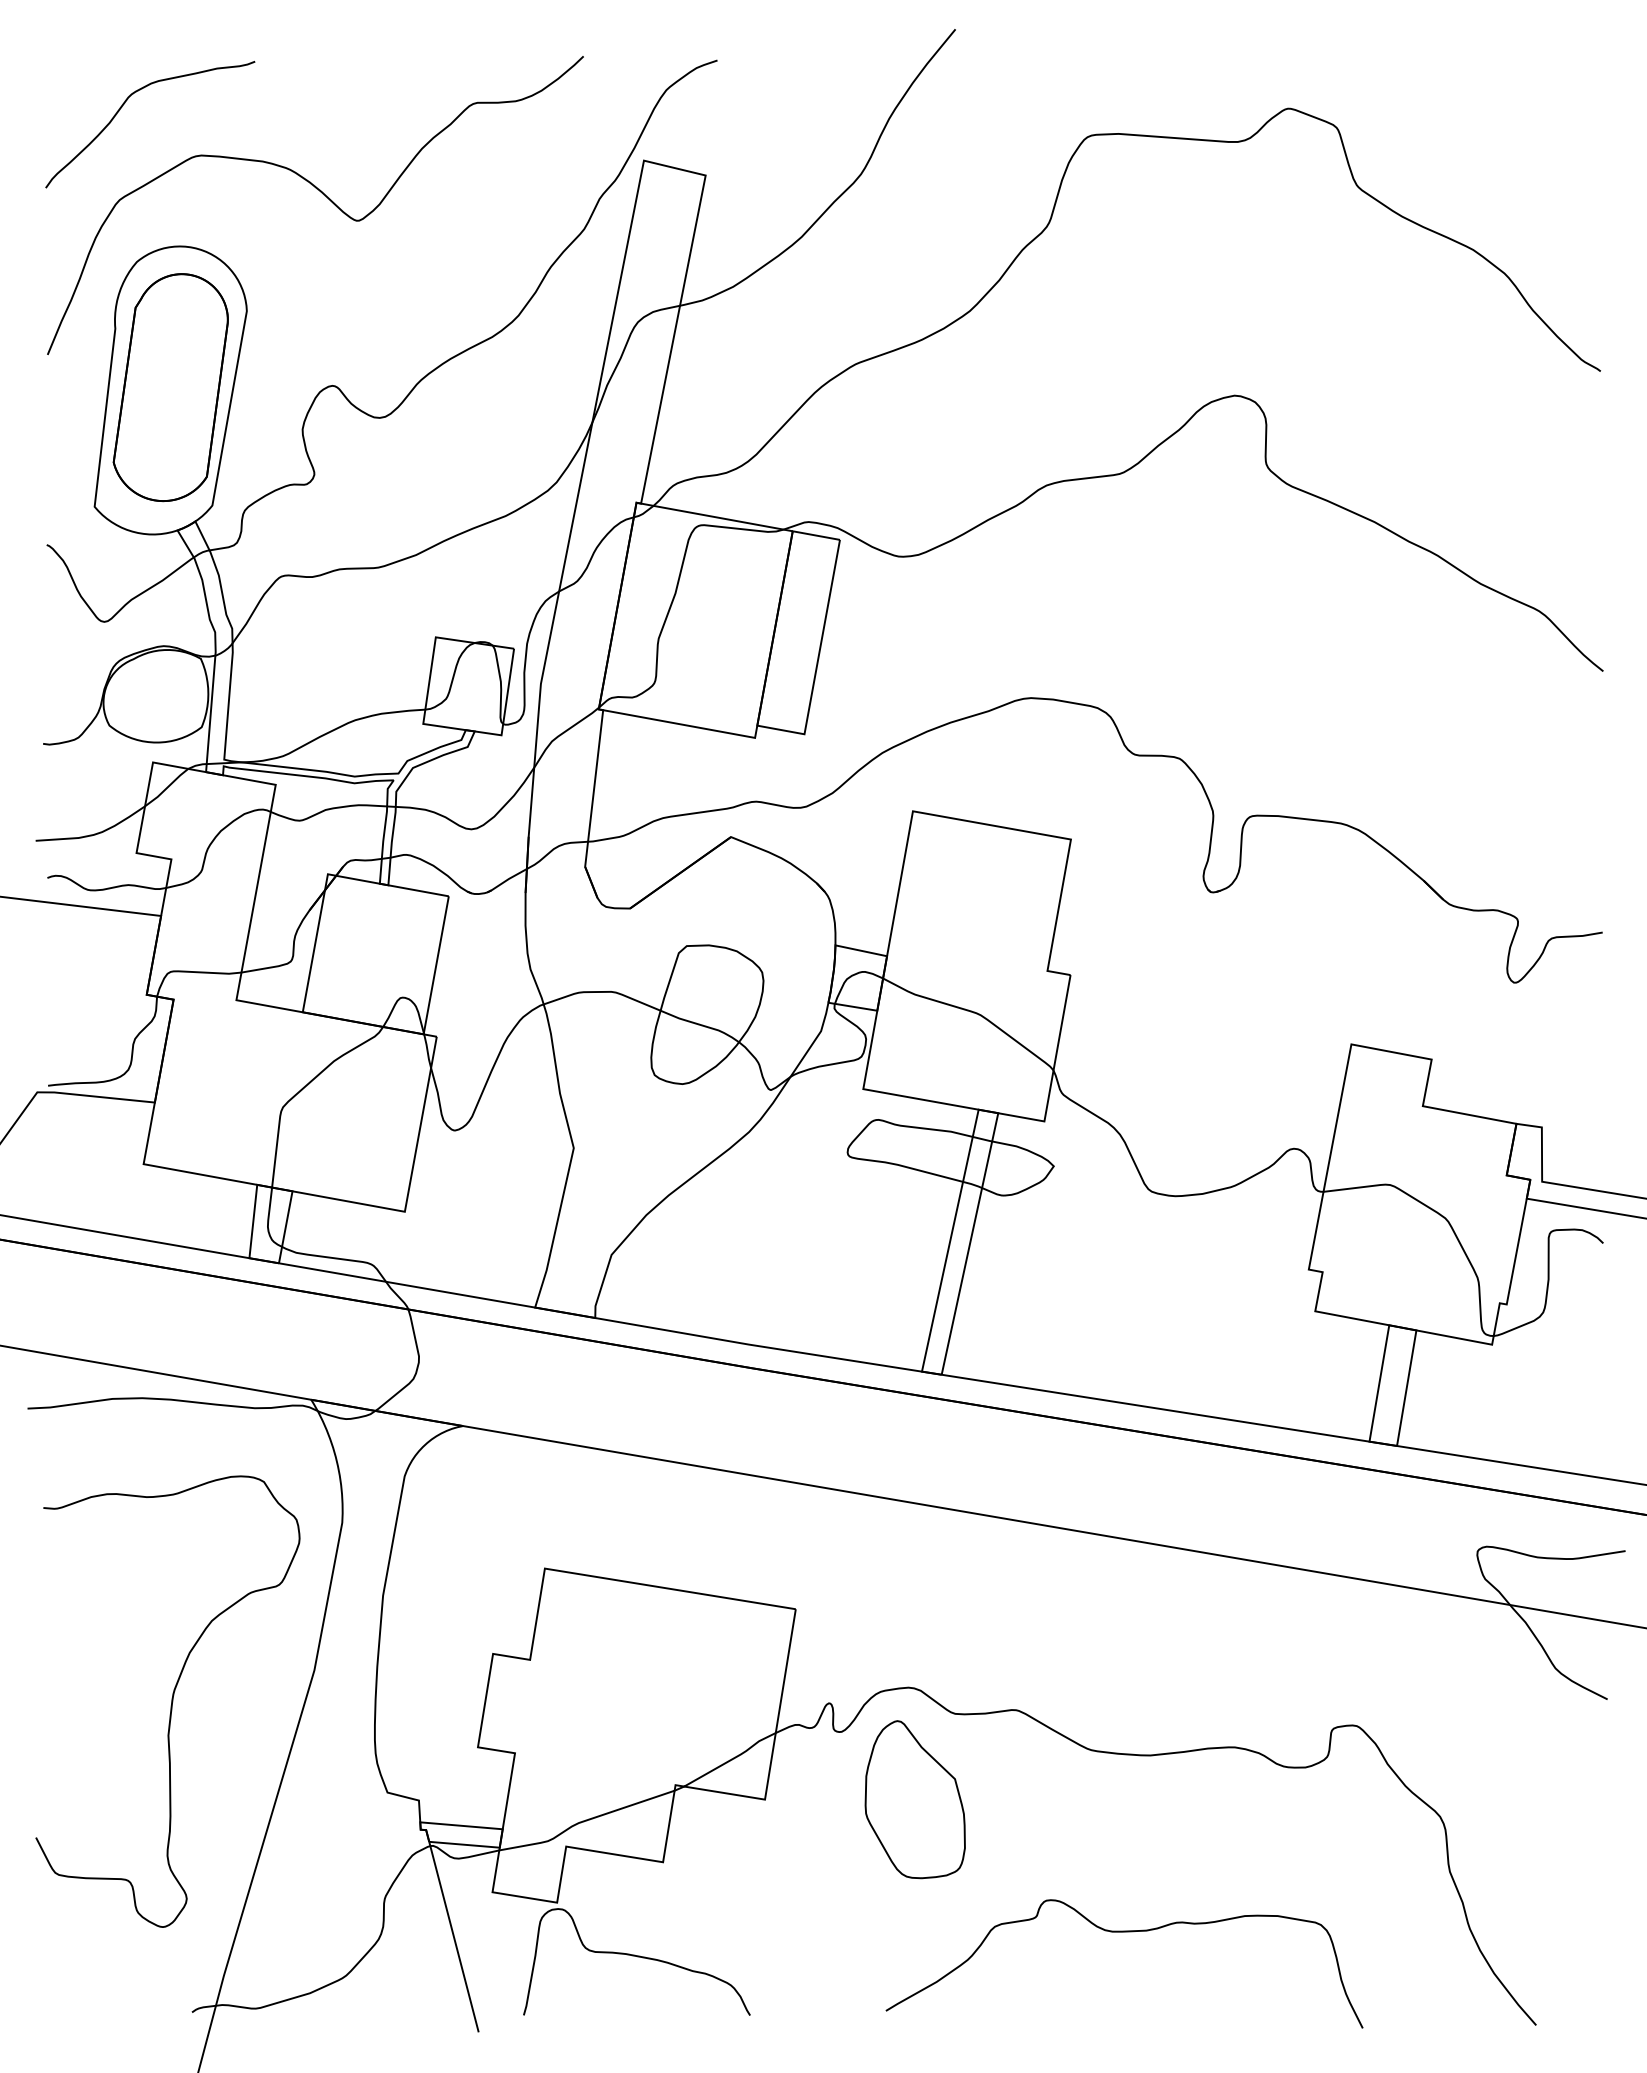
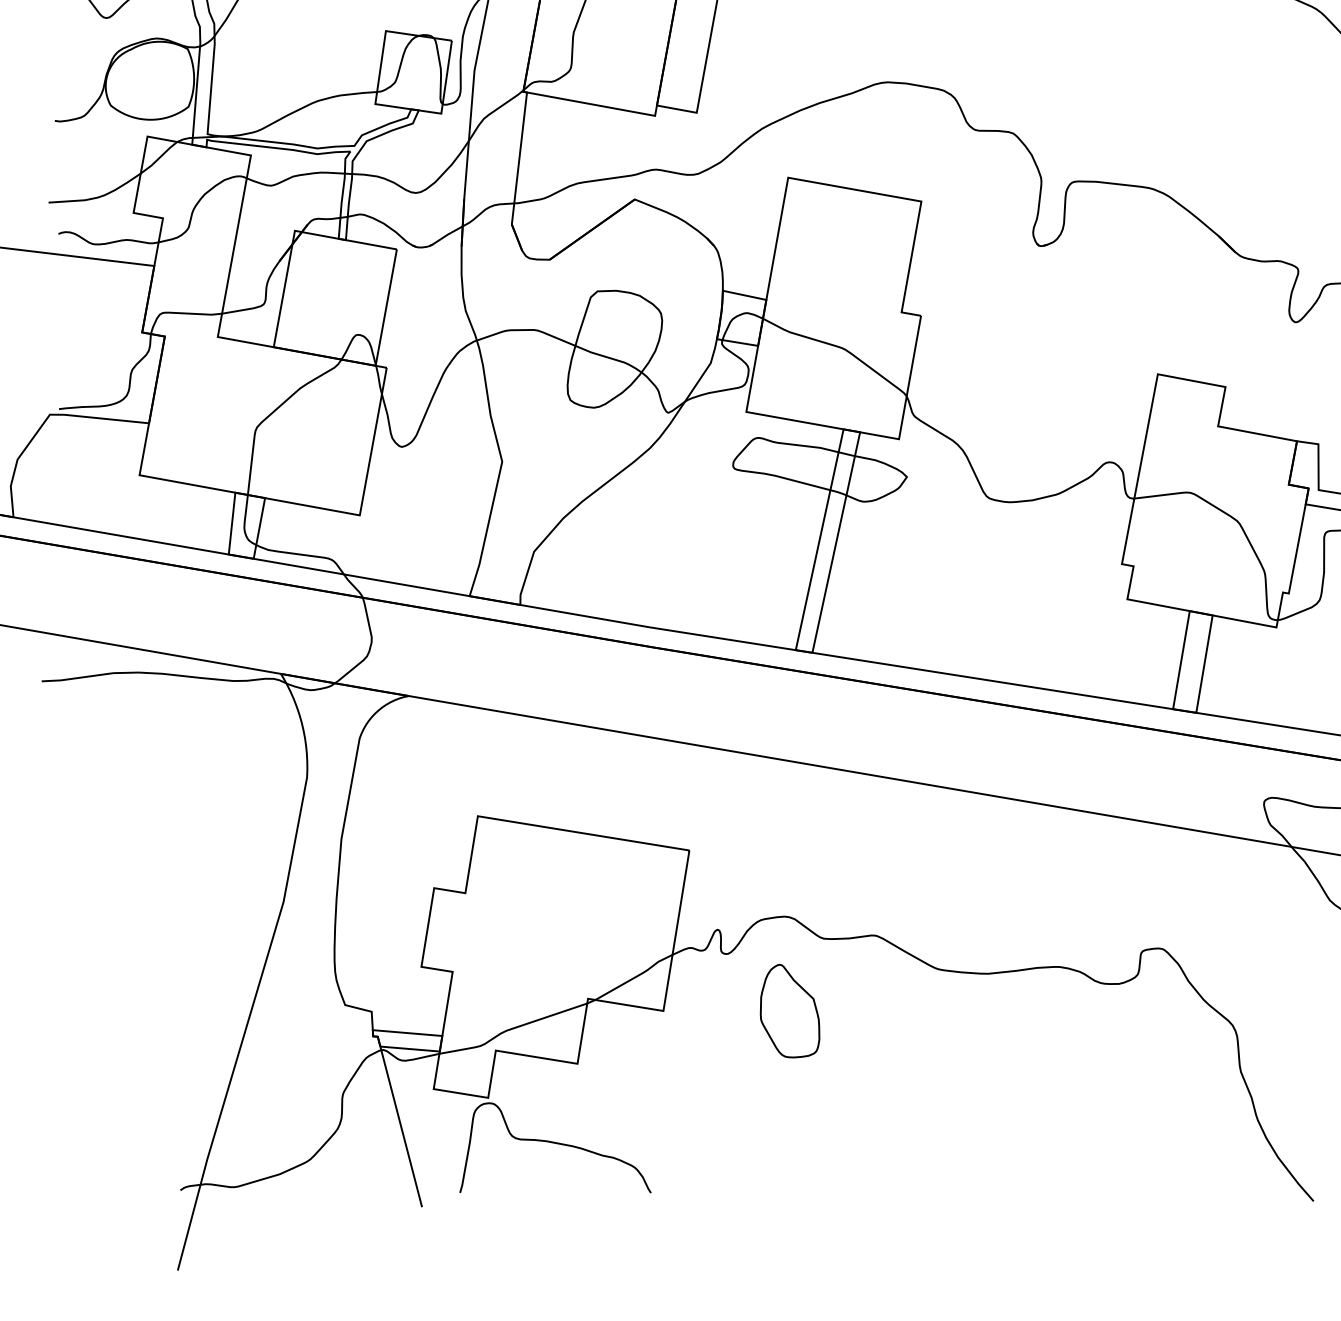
curve: (171, 1701) -> (163, 928), removed
part: (914, 1799) -> (789, 1010), size x0.7
curve: (1124, 1932) -> (966, 1123), removed

